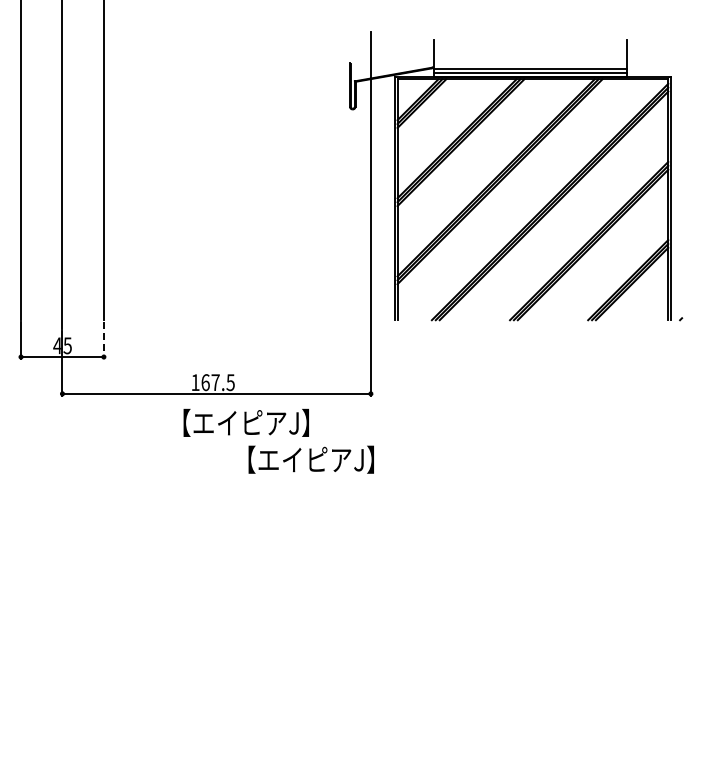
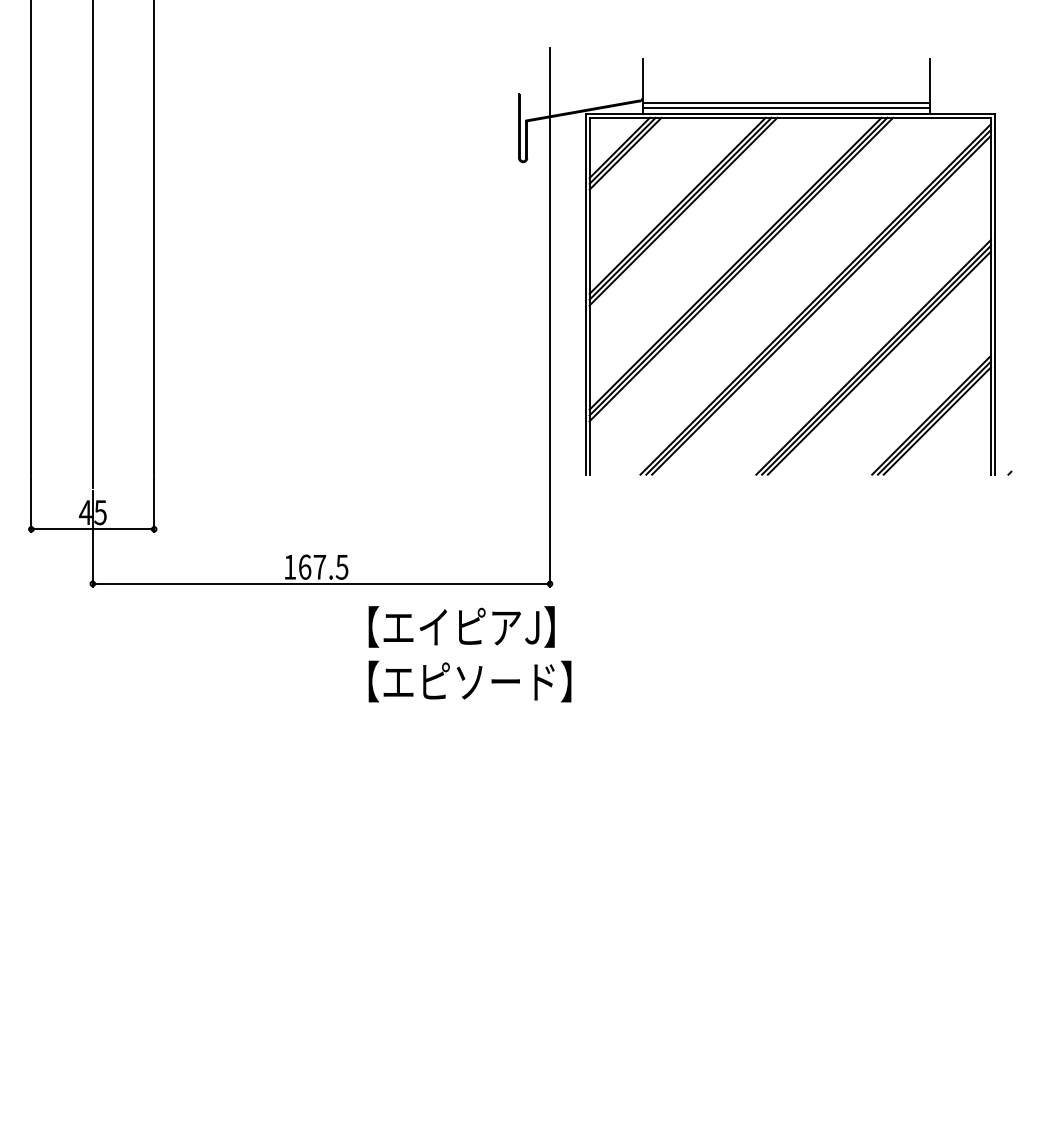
line: (103, 340) -> (153, 504), dashed -> solid
text: (245, 422) -> (460, 626), moved
text: (334, 459) -> (496, 681), 【エイピアJ】 -> 【エピソード】

